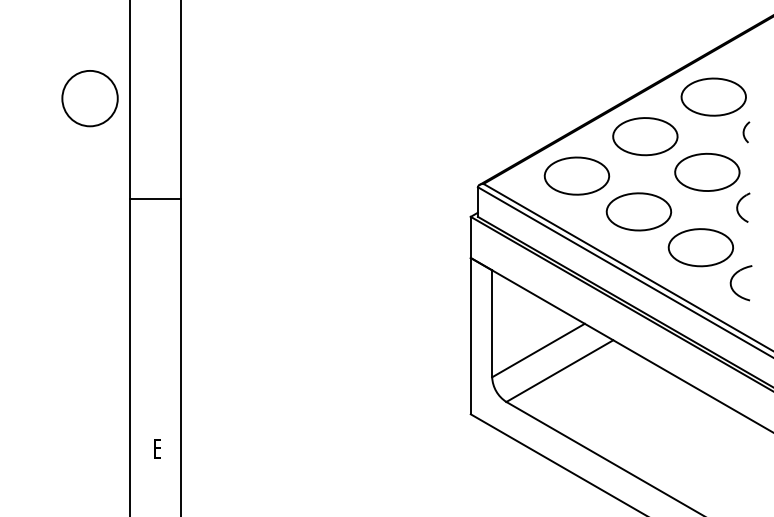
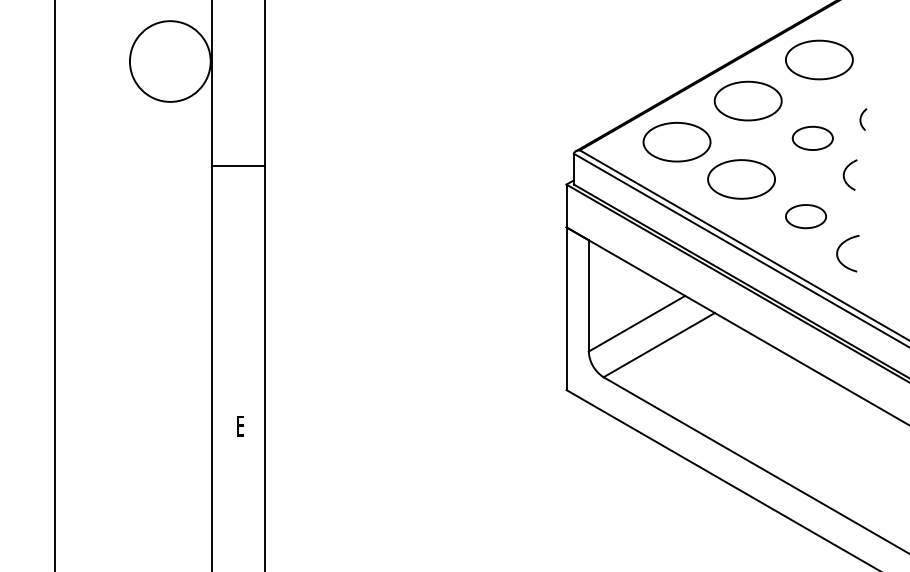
circle: (90, 98) -> (170, 61), size x1.4
curve: (744, 132) -> (861, 119), moved
part: (707, 172) -> (812, 138), size x0.6
part: (700, 247) -> (805, 216), size x0.6

